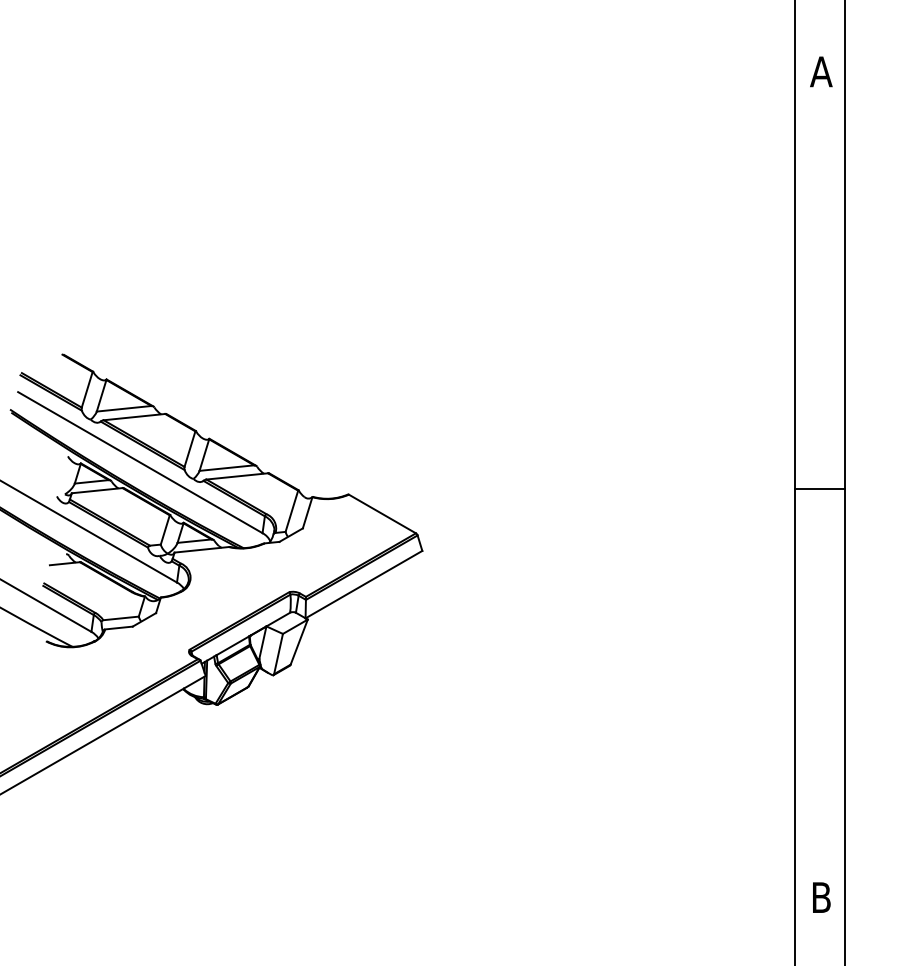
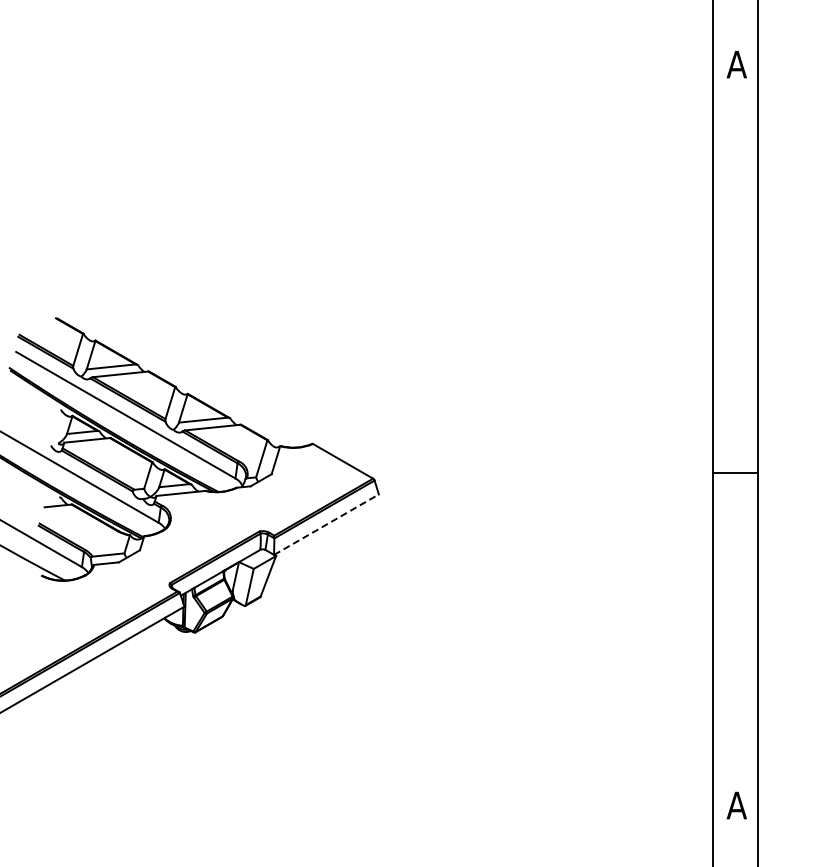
line: (819, 488) -> (735, 472), moved
line: (363, 584) -> (326, 524), solid -> dashed
text: (820, 897) -> (736, 805), B -> A

